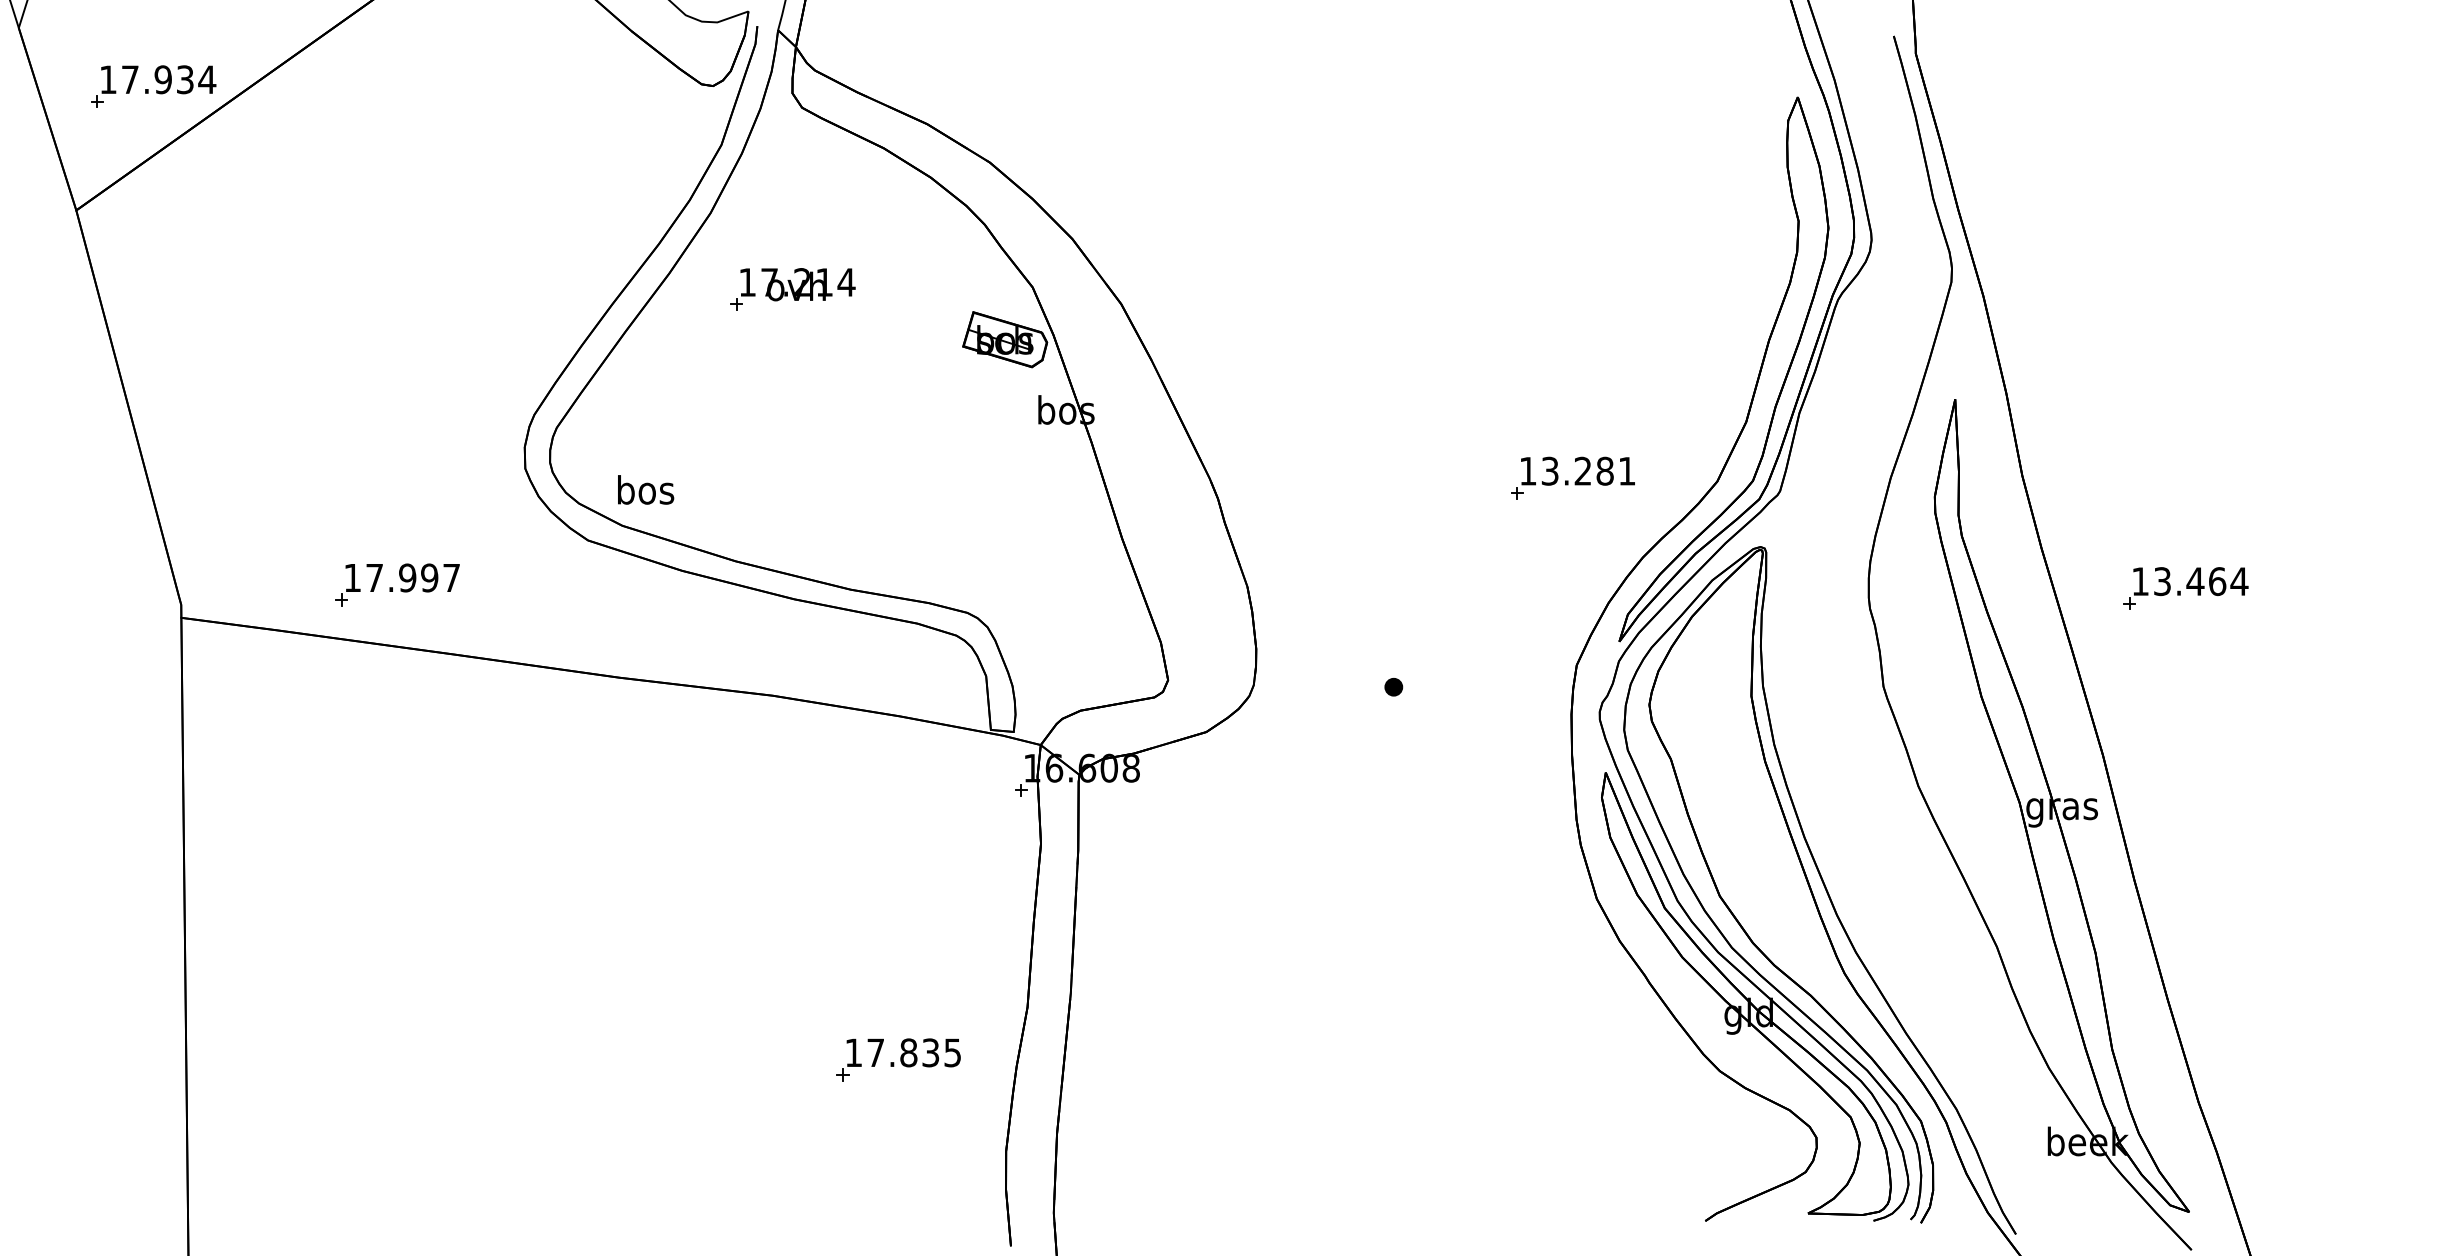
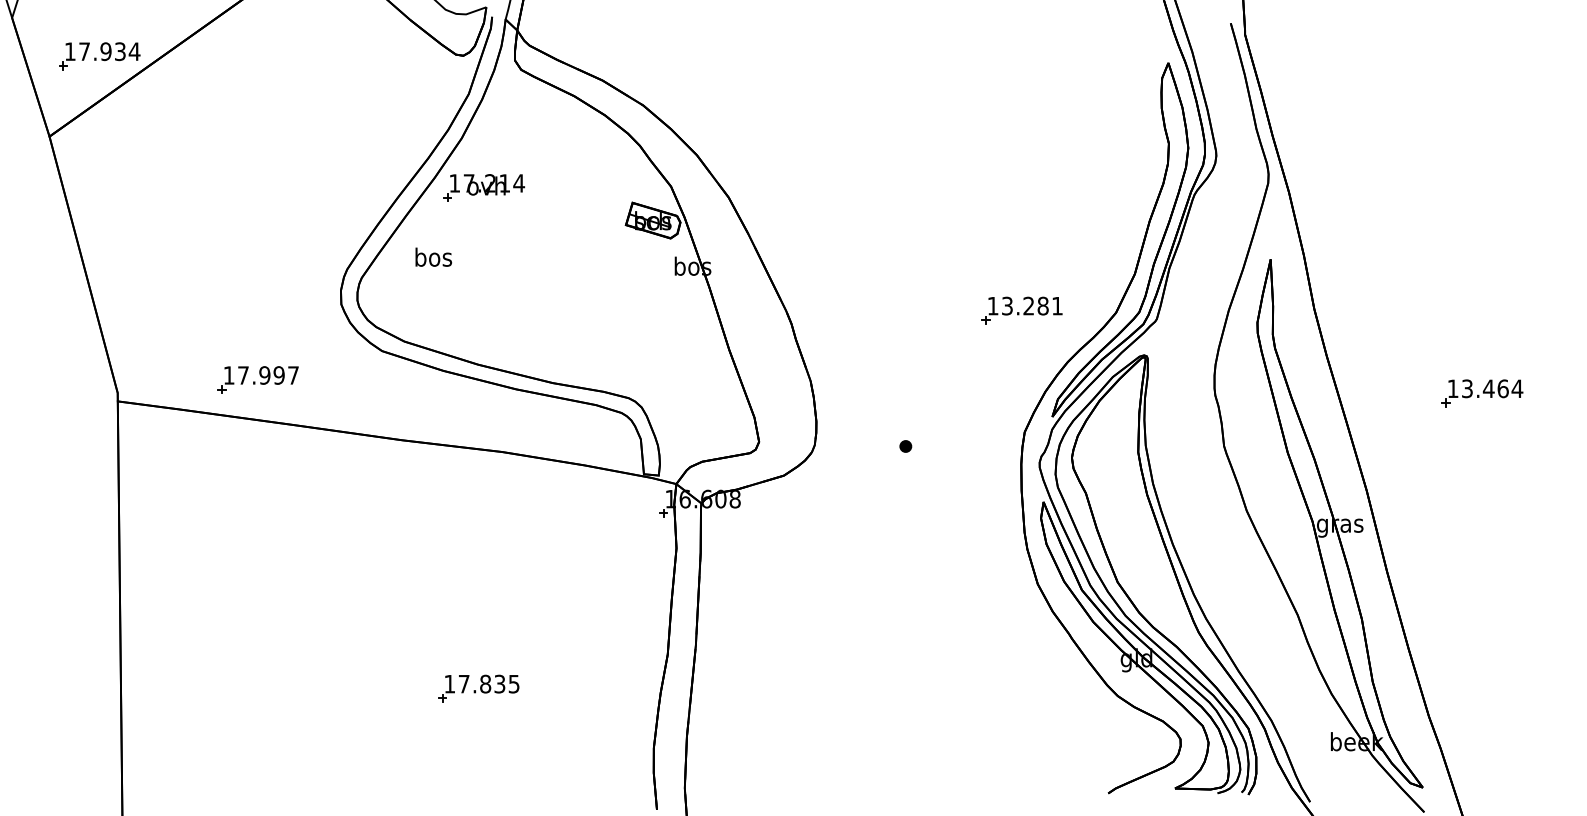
part: (791, 288) -> (483, 187), moved
text: (645, 488) -> (433, 256), moved
part: (2185, 588) -> (1482, 393), moved
part: (897, 1059) -> (478, 688), moved

